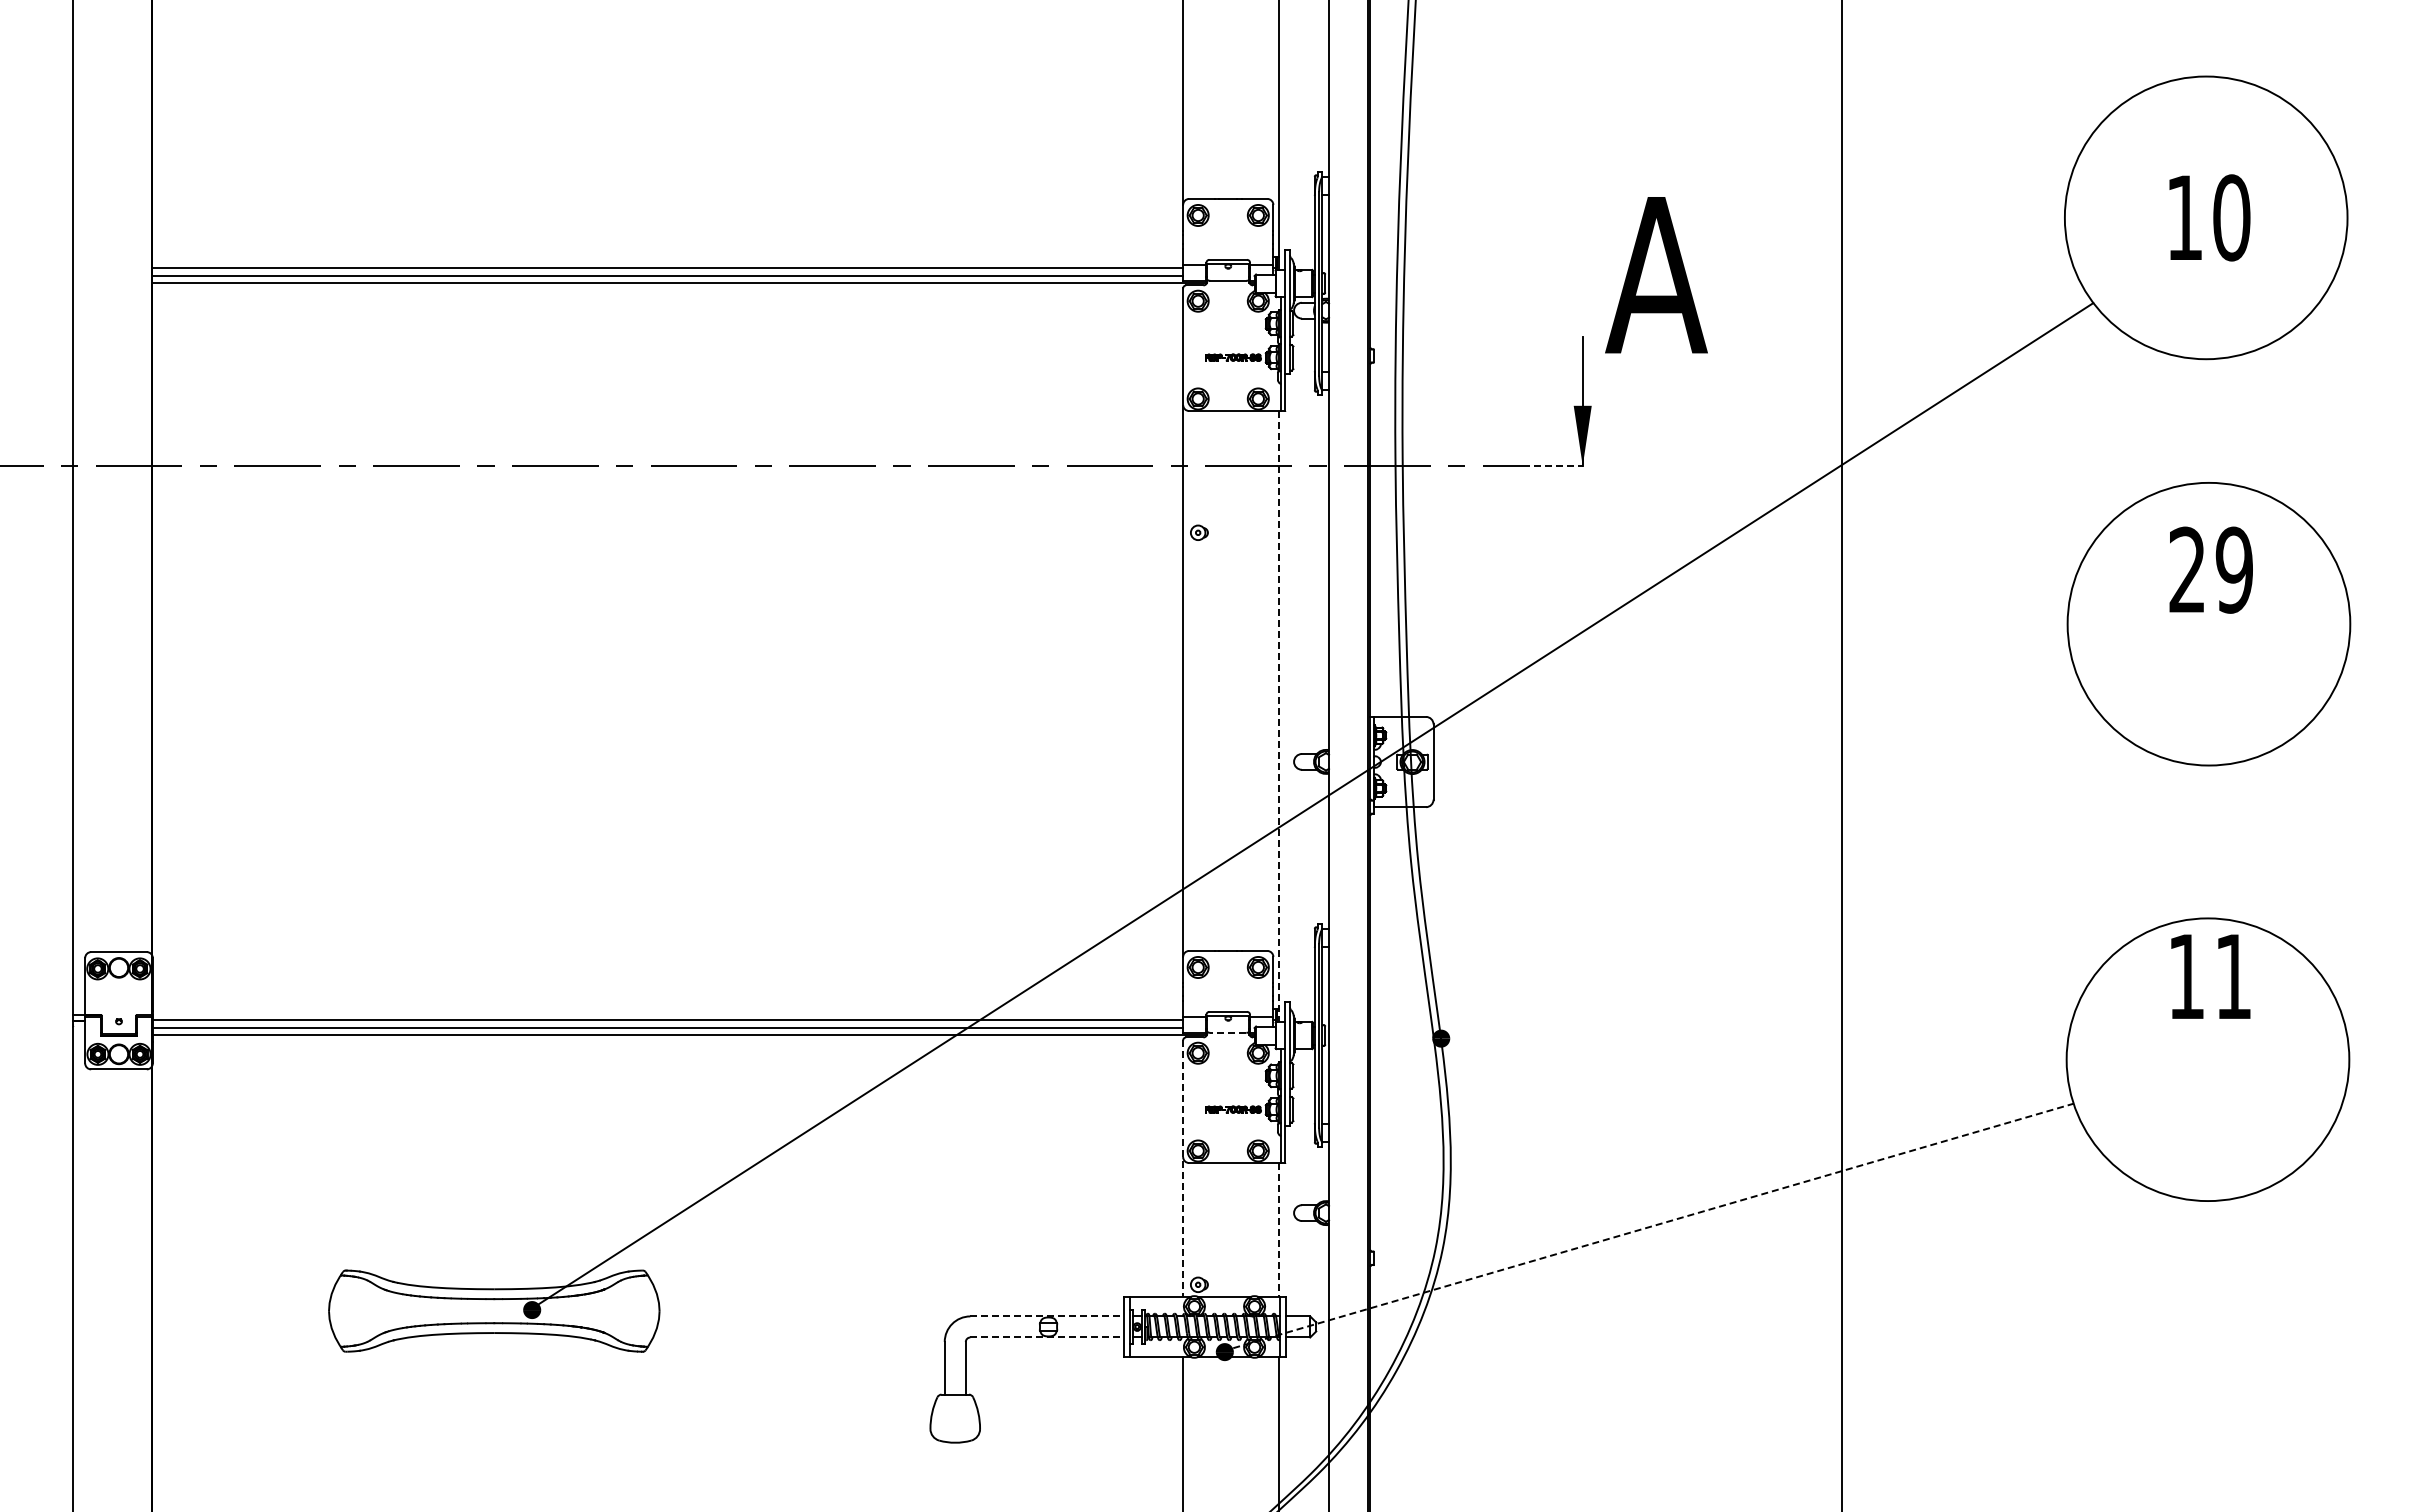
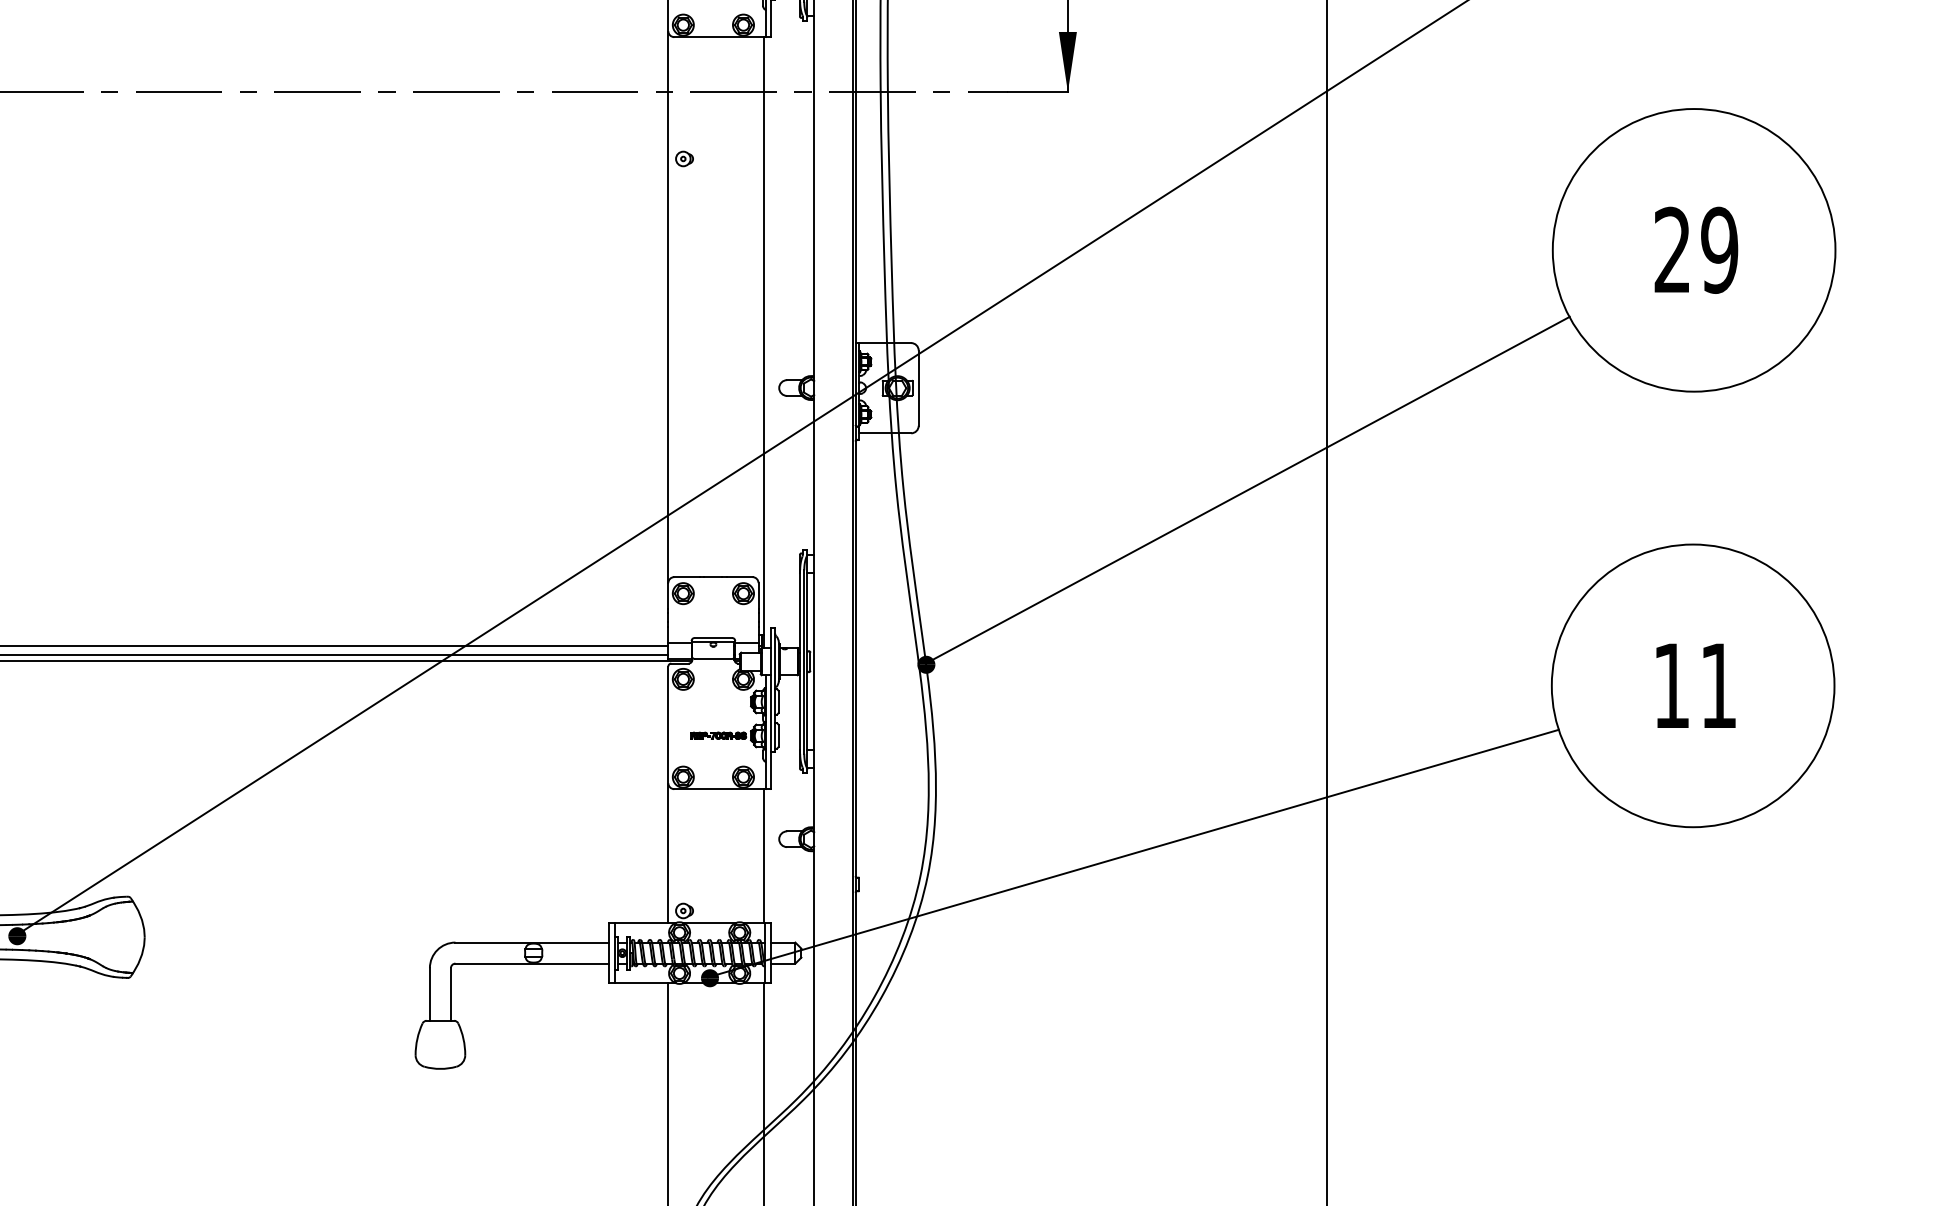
line: (1553, 466) -> (1038, 92), dashed -> solid
text: (2210, 569) -> (1695, 249), moved
line: (1278, 717) -> (763, 343), dashed -> solid
line: (1762, 863) -> (1247, 489), added
text: (2210, 976) -> (1695, 685), moved
line: (1227, 1032) -> (712, 658), dashed -> solid
line: (1183, 1169) -> (668, 795), dashed -> solid
line: (1648, 1227) -> (1133, 853), dashed -> solid
line: (1278, 1229) -> (763, 855), dashed -> solid
line: (1047, 1316) -> (532, 942), dashed -> solid
line: (1047, 1337) -> (532, 963), dashed -> solid

